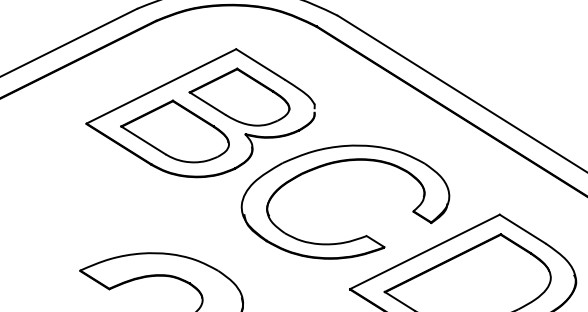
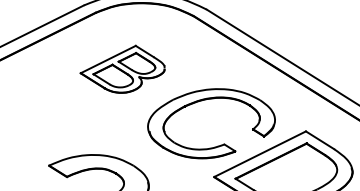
part: (200, 113) -> (122, 69), size x0.6

